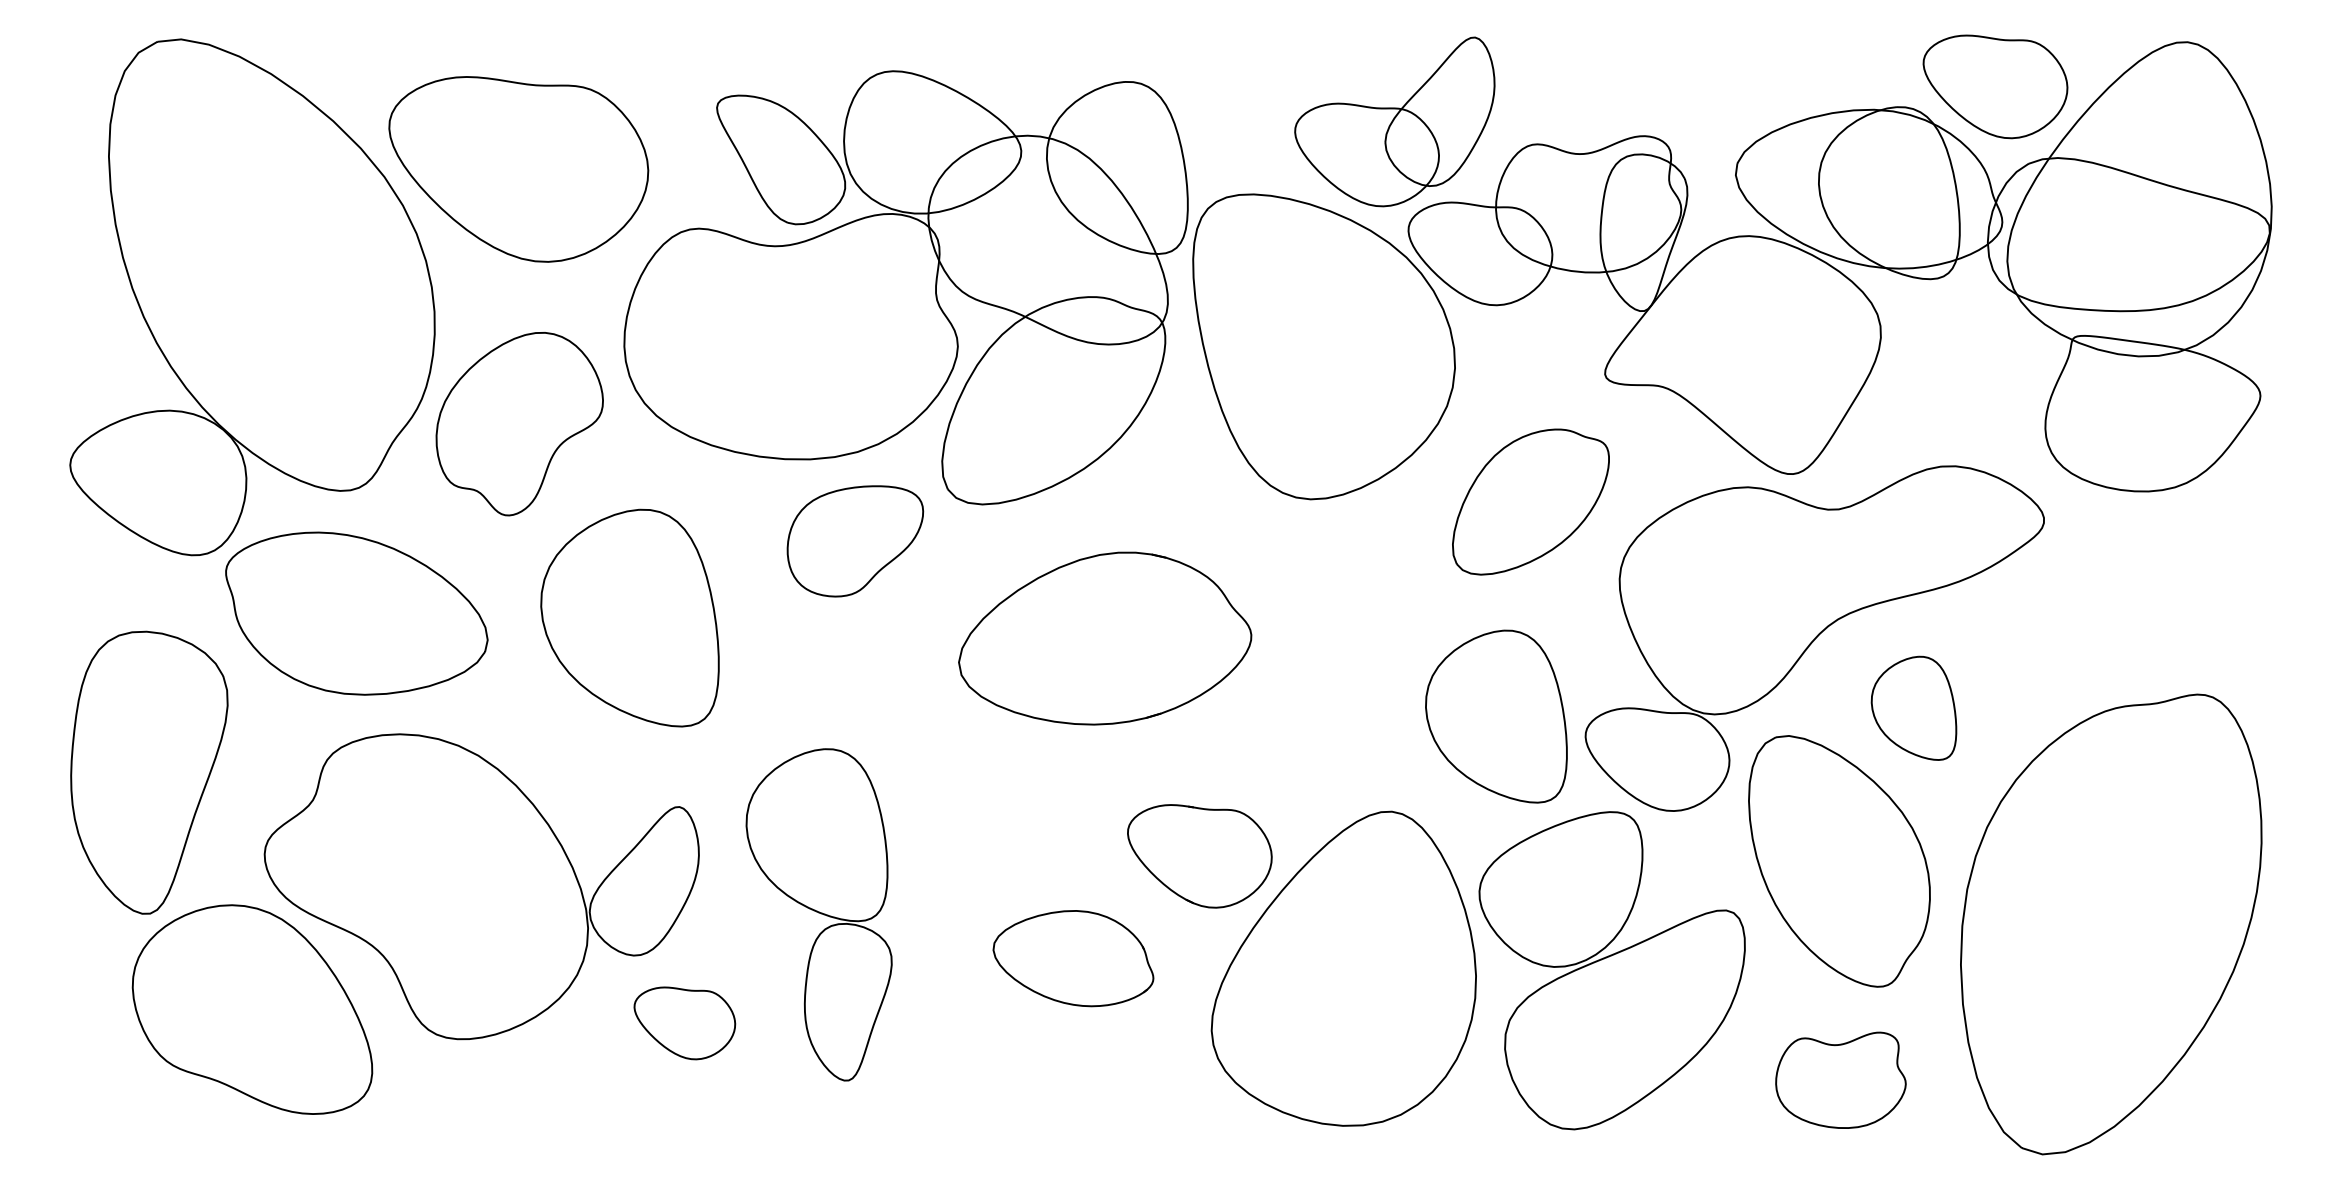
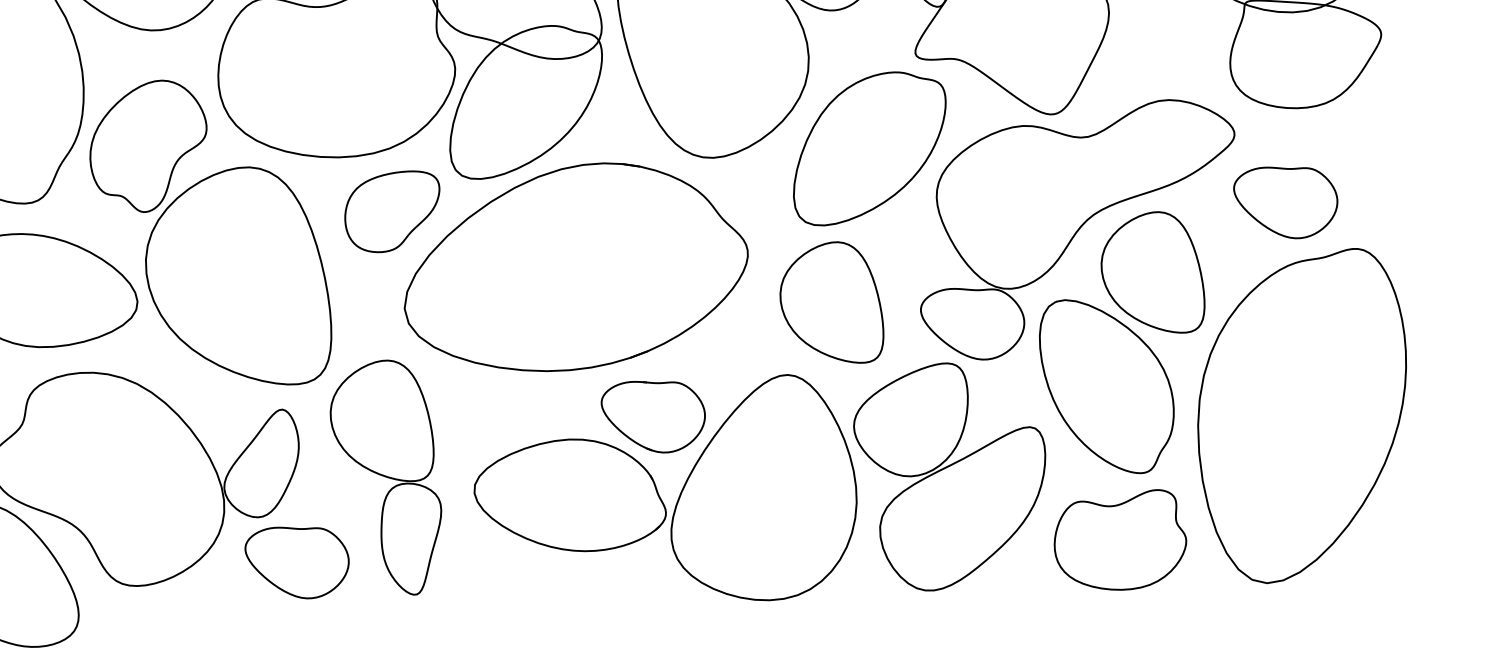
part: (1530, 501) -> (869, 147), size x1.43
part: (629, 617) -> (236, 277), size x1.43
part: (2109, 622) -> (1286, 202), added
part: (1104, 638) -> (574, 267), size x1.67
part: (1913, 708) -> (1151, 274), size x1.67
part: (1496, 716) -> (831, 303), moved
part: (1073, 958) -> (569, 495), size x1.67
part: (684, 1023) -> (297, 562), size x1.43
part: (1840, 1080) -> (1120, 541), size x1.43

